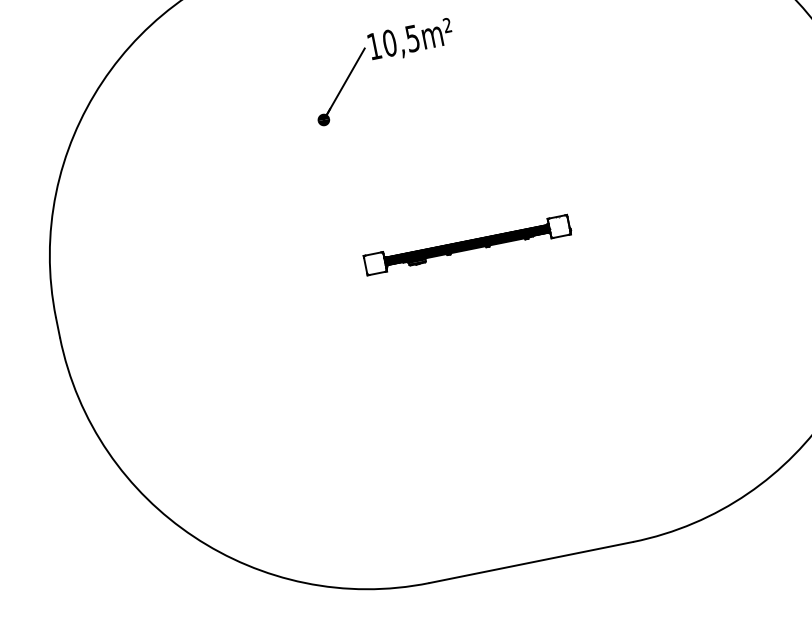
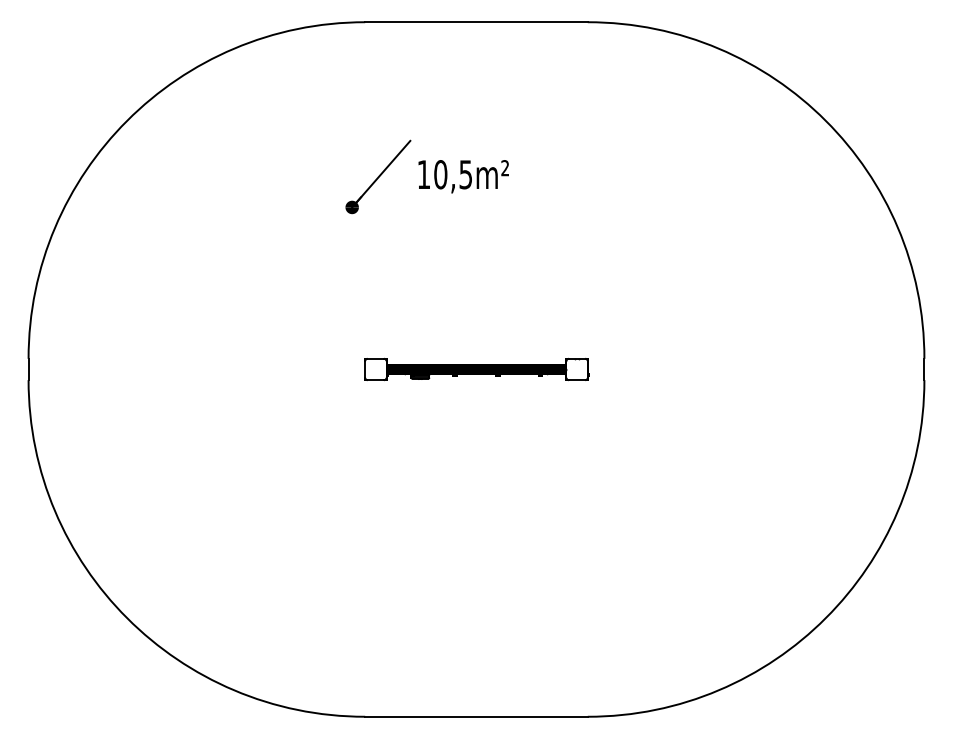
text: (410, 40) -> (463, 176), moved

